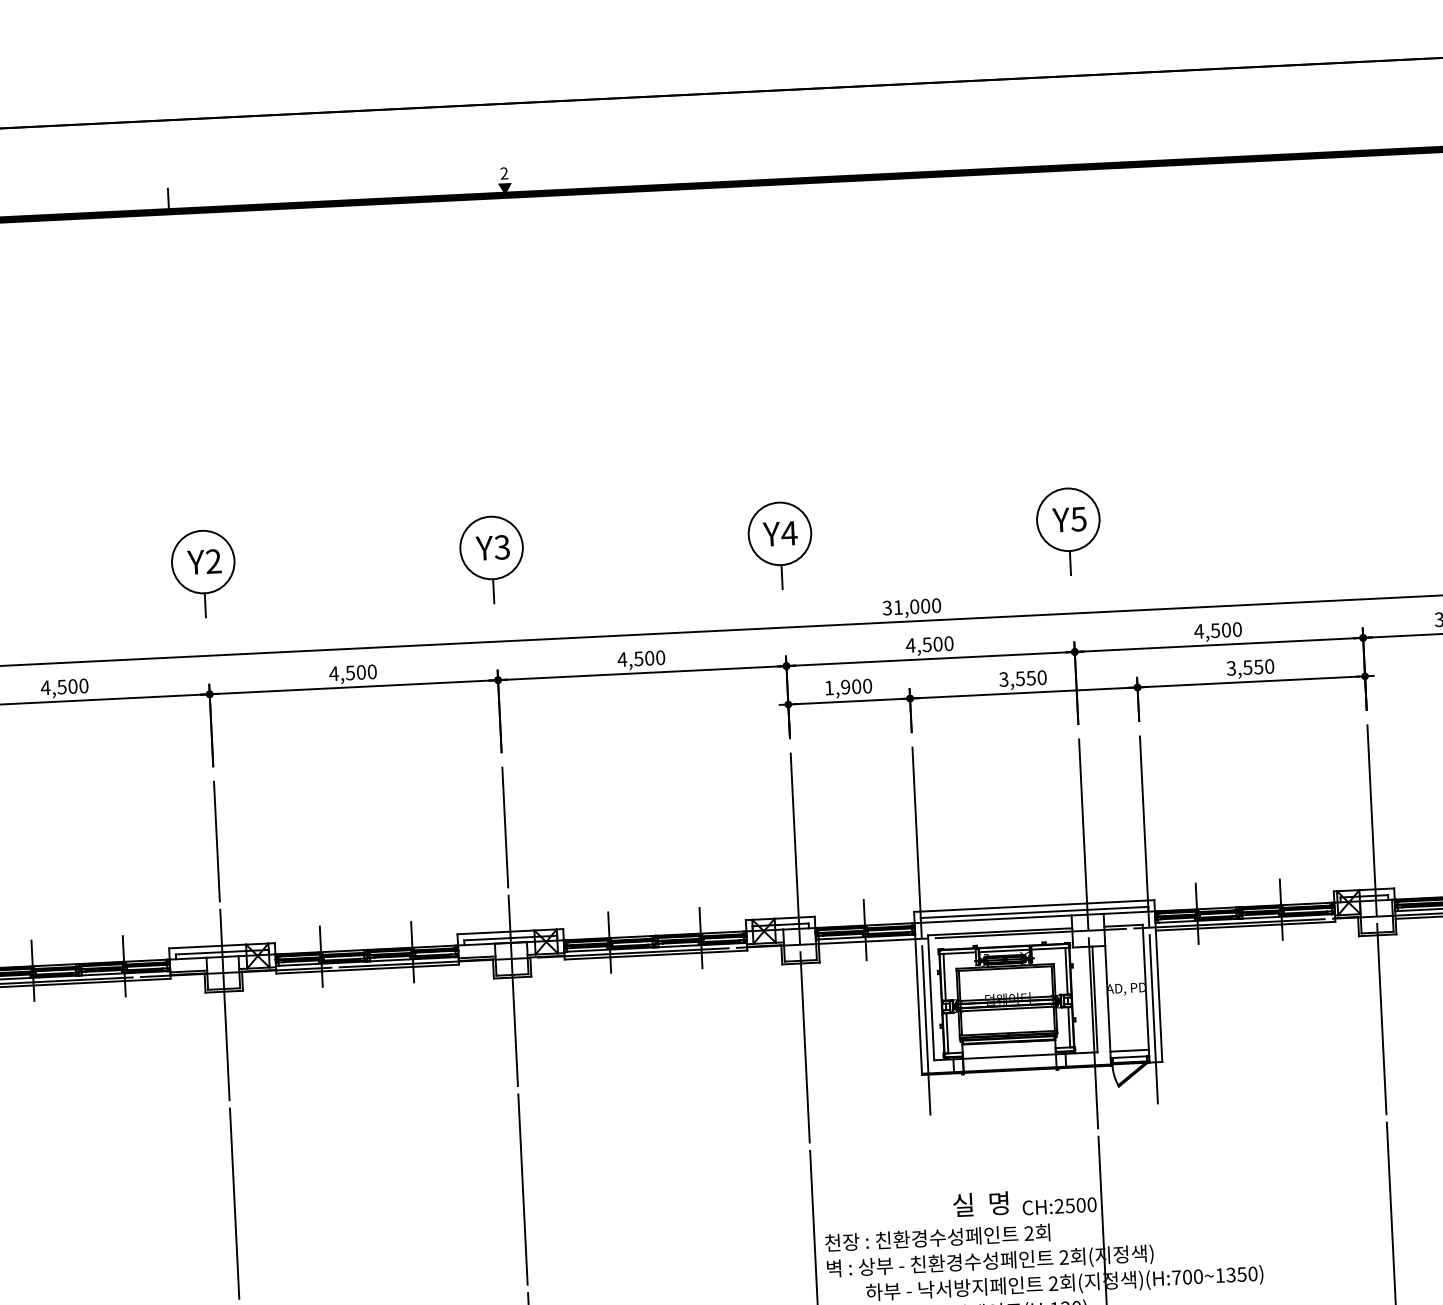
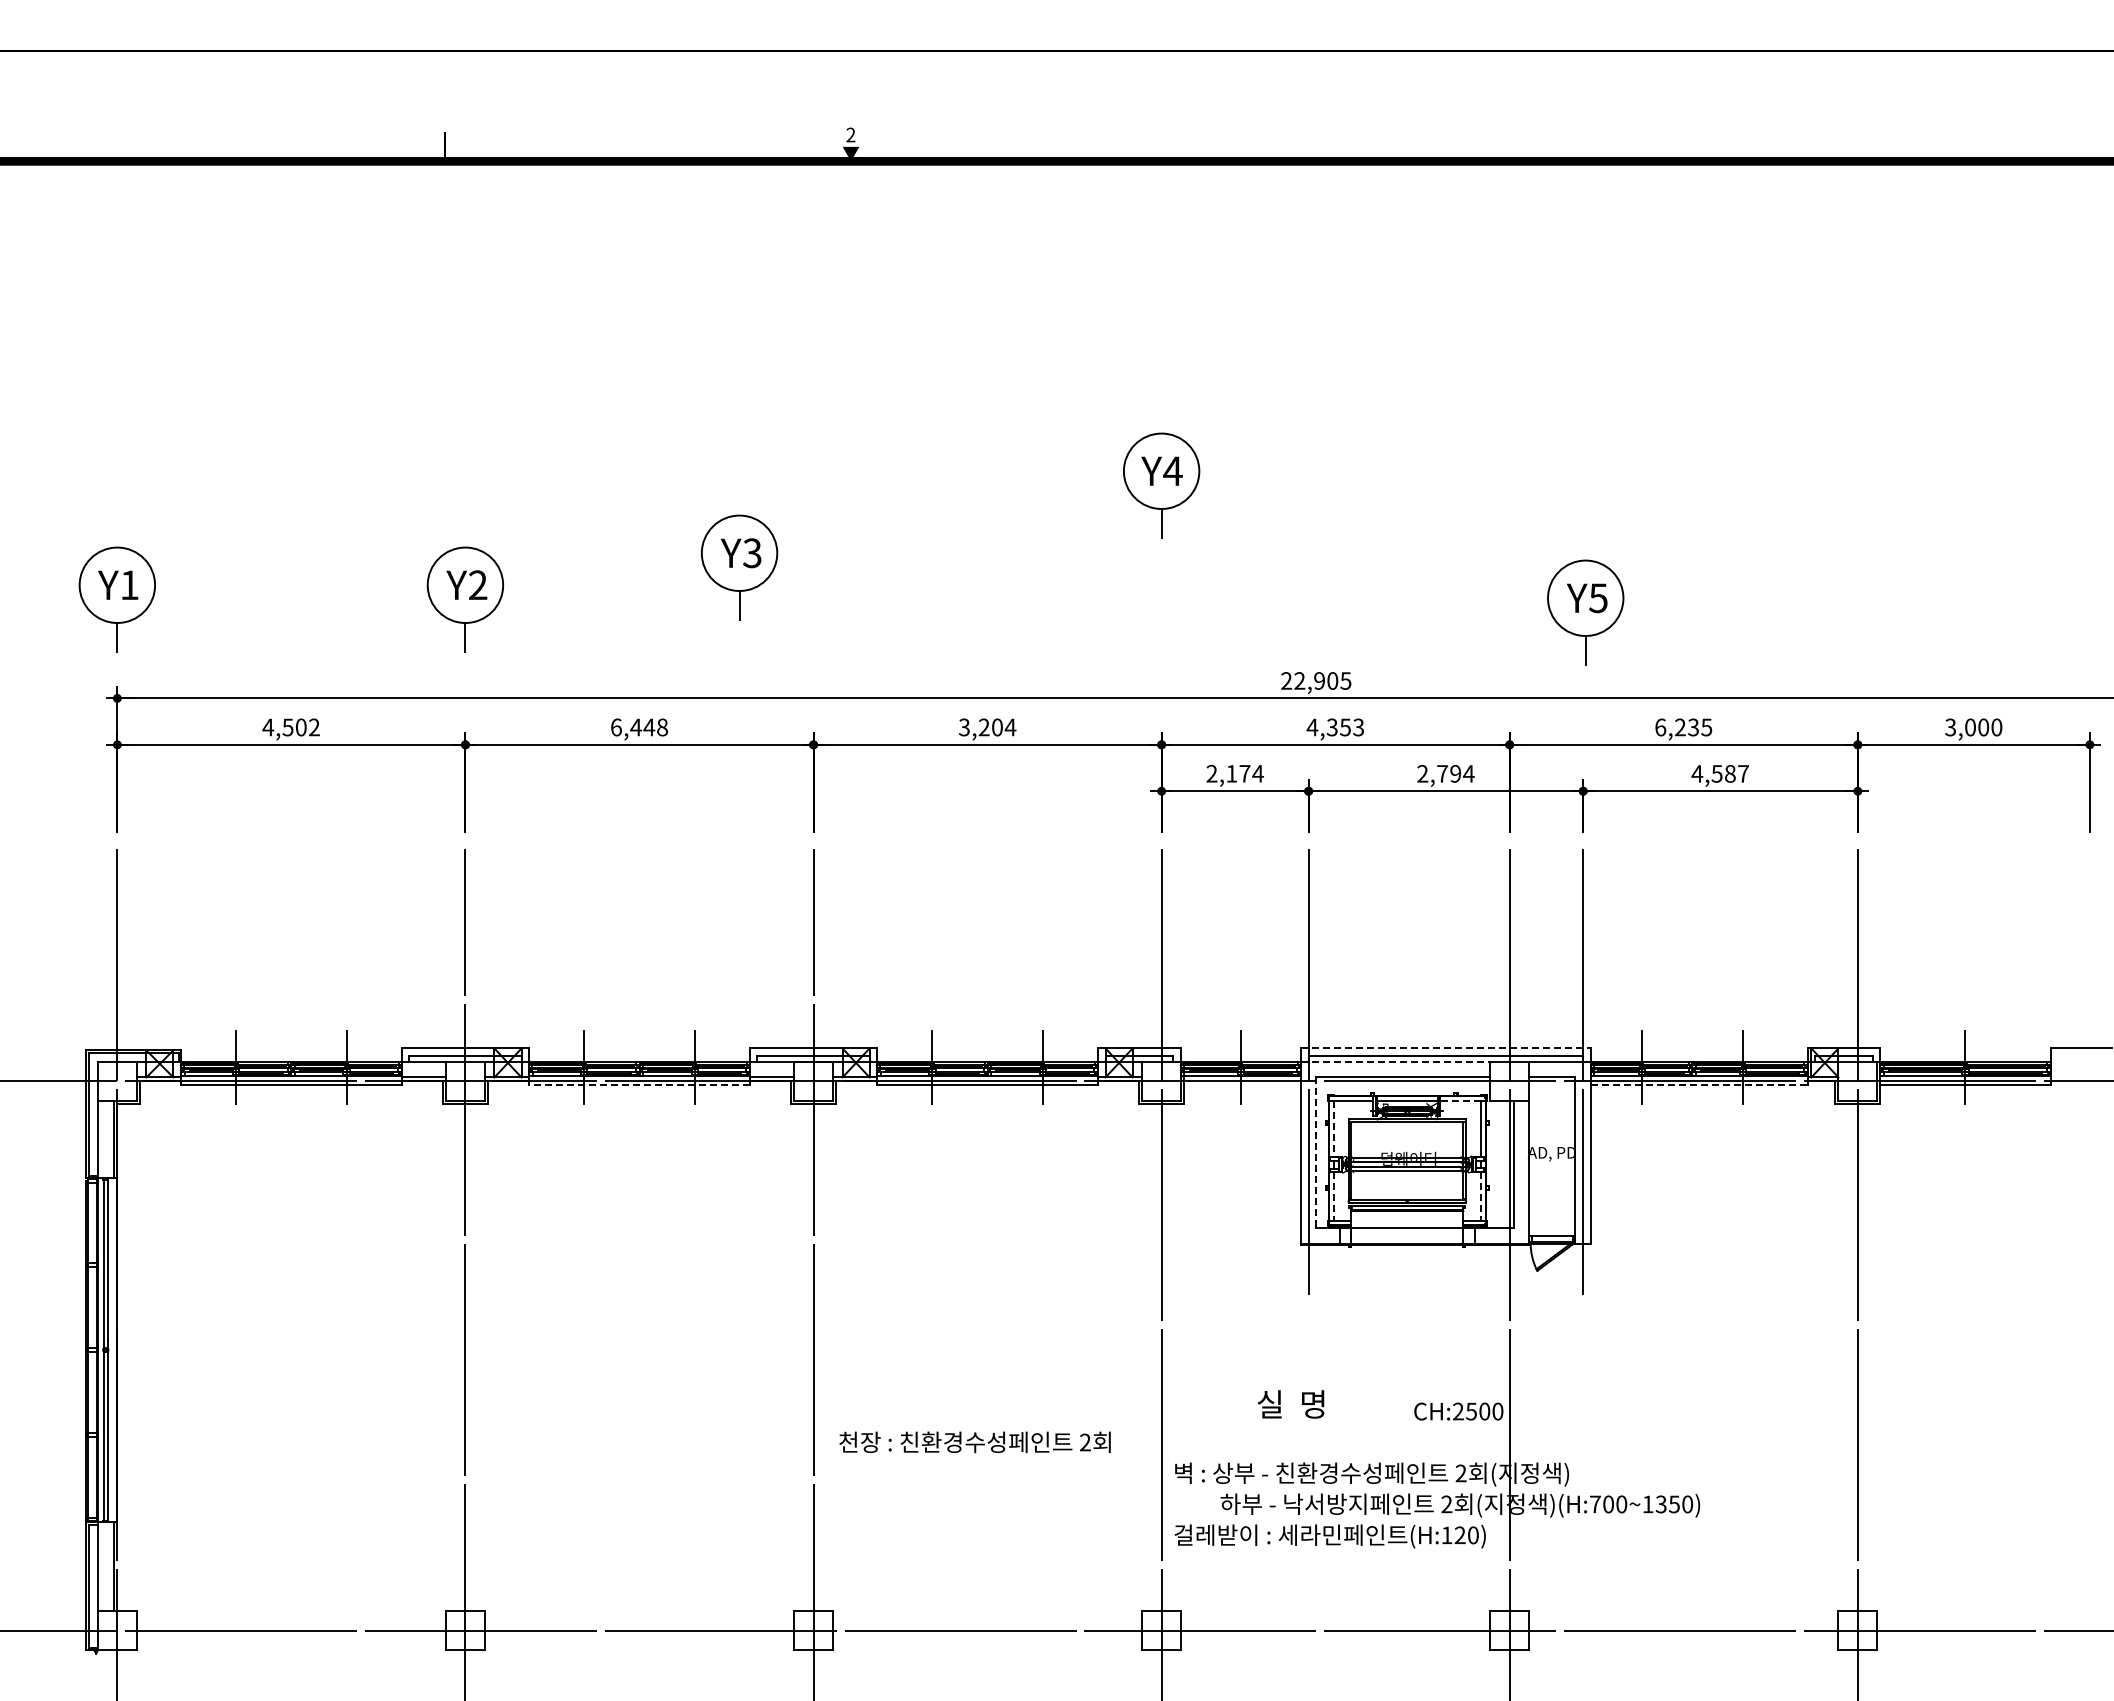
part: (1068, 531) -> (1585, 612), moved
part: (780, 545) -> (1161, 485), moved
part: (492, 559) -> (739, 567), moved
text: (912, 606) -> (1316, 680), 31,000 -> 22,905
text: (1218, 630) -> (1683, 727), 4,500 -> 6,235
text: (938, 644) -> (1345, 727), 4,500 -> 4,353
text: (641, 658) -> (987, 727), 4,500 -> 3,204
text: (1249, 667) -> (1719, 773), 3,550 -> 4,587
text: (352, 672) -> (638, 727), 4,500 -> 6,448
text: (1022, 678) -> (1445, 773), 3,550 -> 2,794
text: (83, 686) -> (314, 727), 4,500 -> 4,502
text: (847, 686) -> (1234, 773), 1,900 -> 2,174
line: (1034, 906) -> (1446, 1048), solid -> dashed
line: (993, 918) -> (1395, 1061), solid -> dashed
line: (1245, 926) -> (1699, 1085), solid -> dashed
line: (1048, 948) -> (1460, 1100), solid -> dashed
line: (367, 969) -> (639, 1085), solid -> dashed
line: (944, 977) -> (1333, 1129), solid -> dashed
line: (931, 998) -> (1316, 1153), solid -> dashed
line: (1068, 1028) -> (1480, 1197), solid -> dashed
line: (947, 1034) -> (1333, 1197), solid -> dashed
line: (1129, 1050) -> (1552, 1228), removed
text: (980, 1204) -> (1290, 1404), moved
text: (937, 1238) -> (974, 1442), moved

